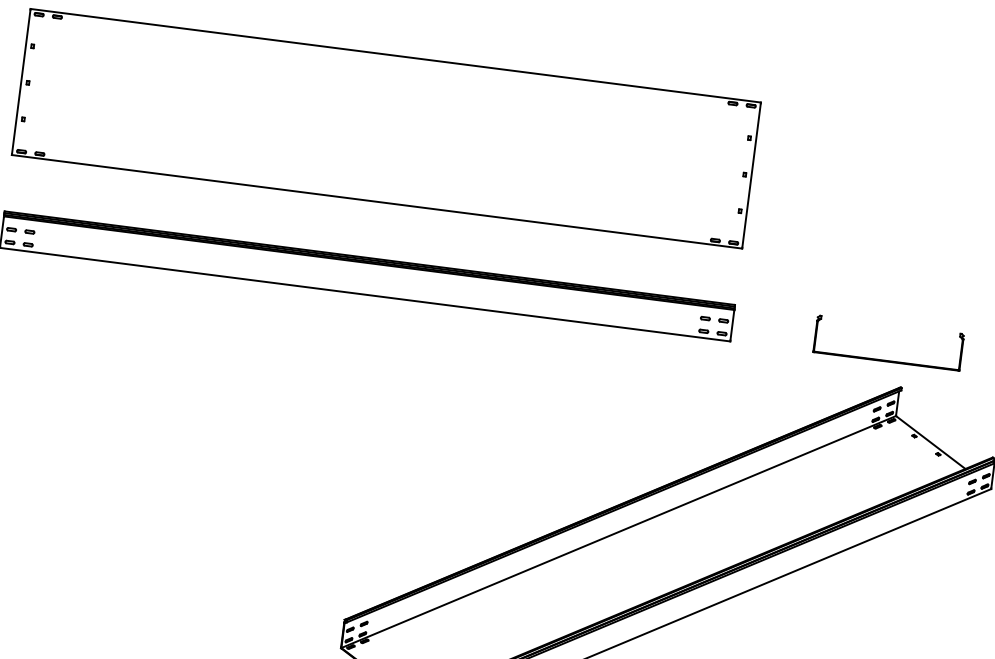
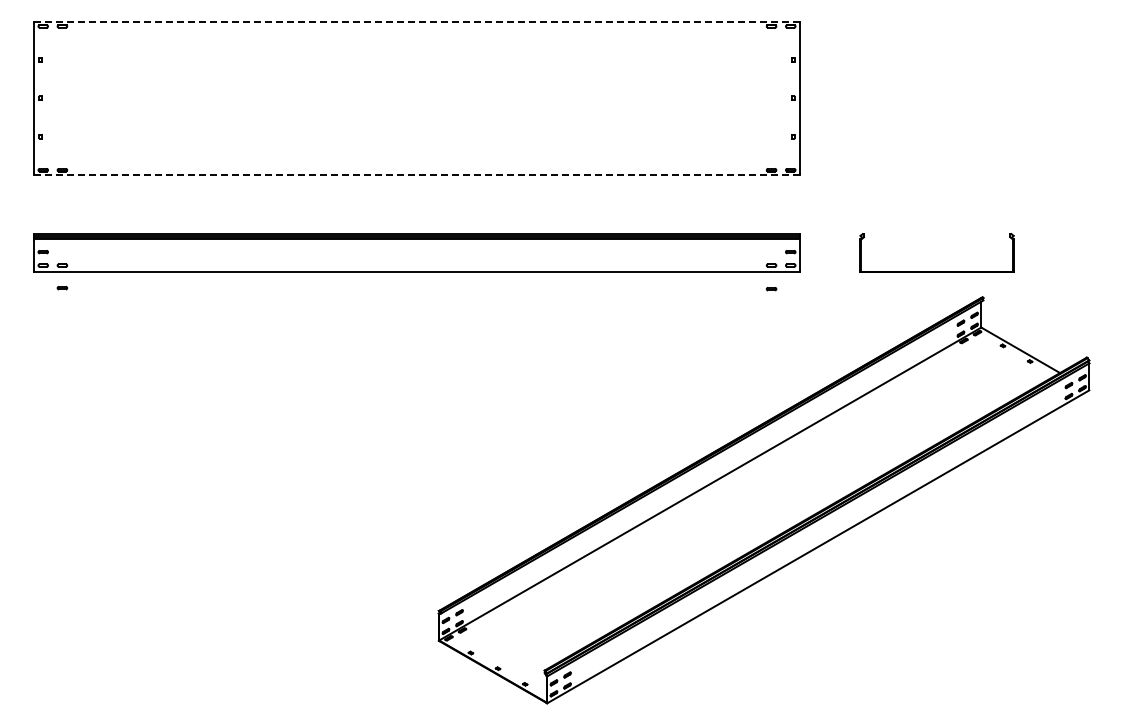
line: (395, 55) -> (416, 21), solid -> dashed
line: (376, 201) -> (416, 174), solid -> dashed
part: (29, 232) -> (62, 288), moved
part: (705, 318) -> (771, 289), moved
part: (885, 360) -> (936, 271), moved

